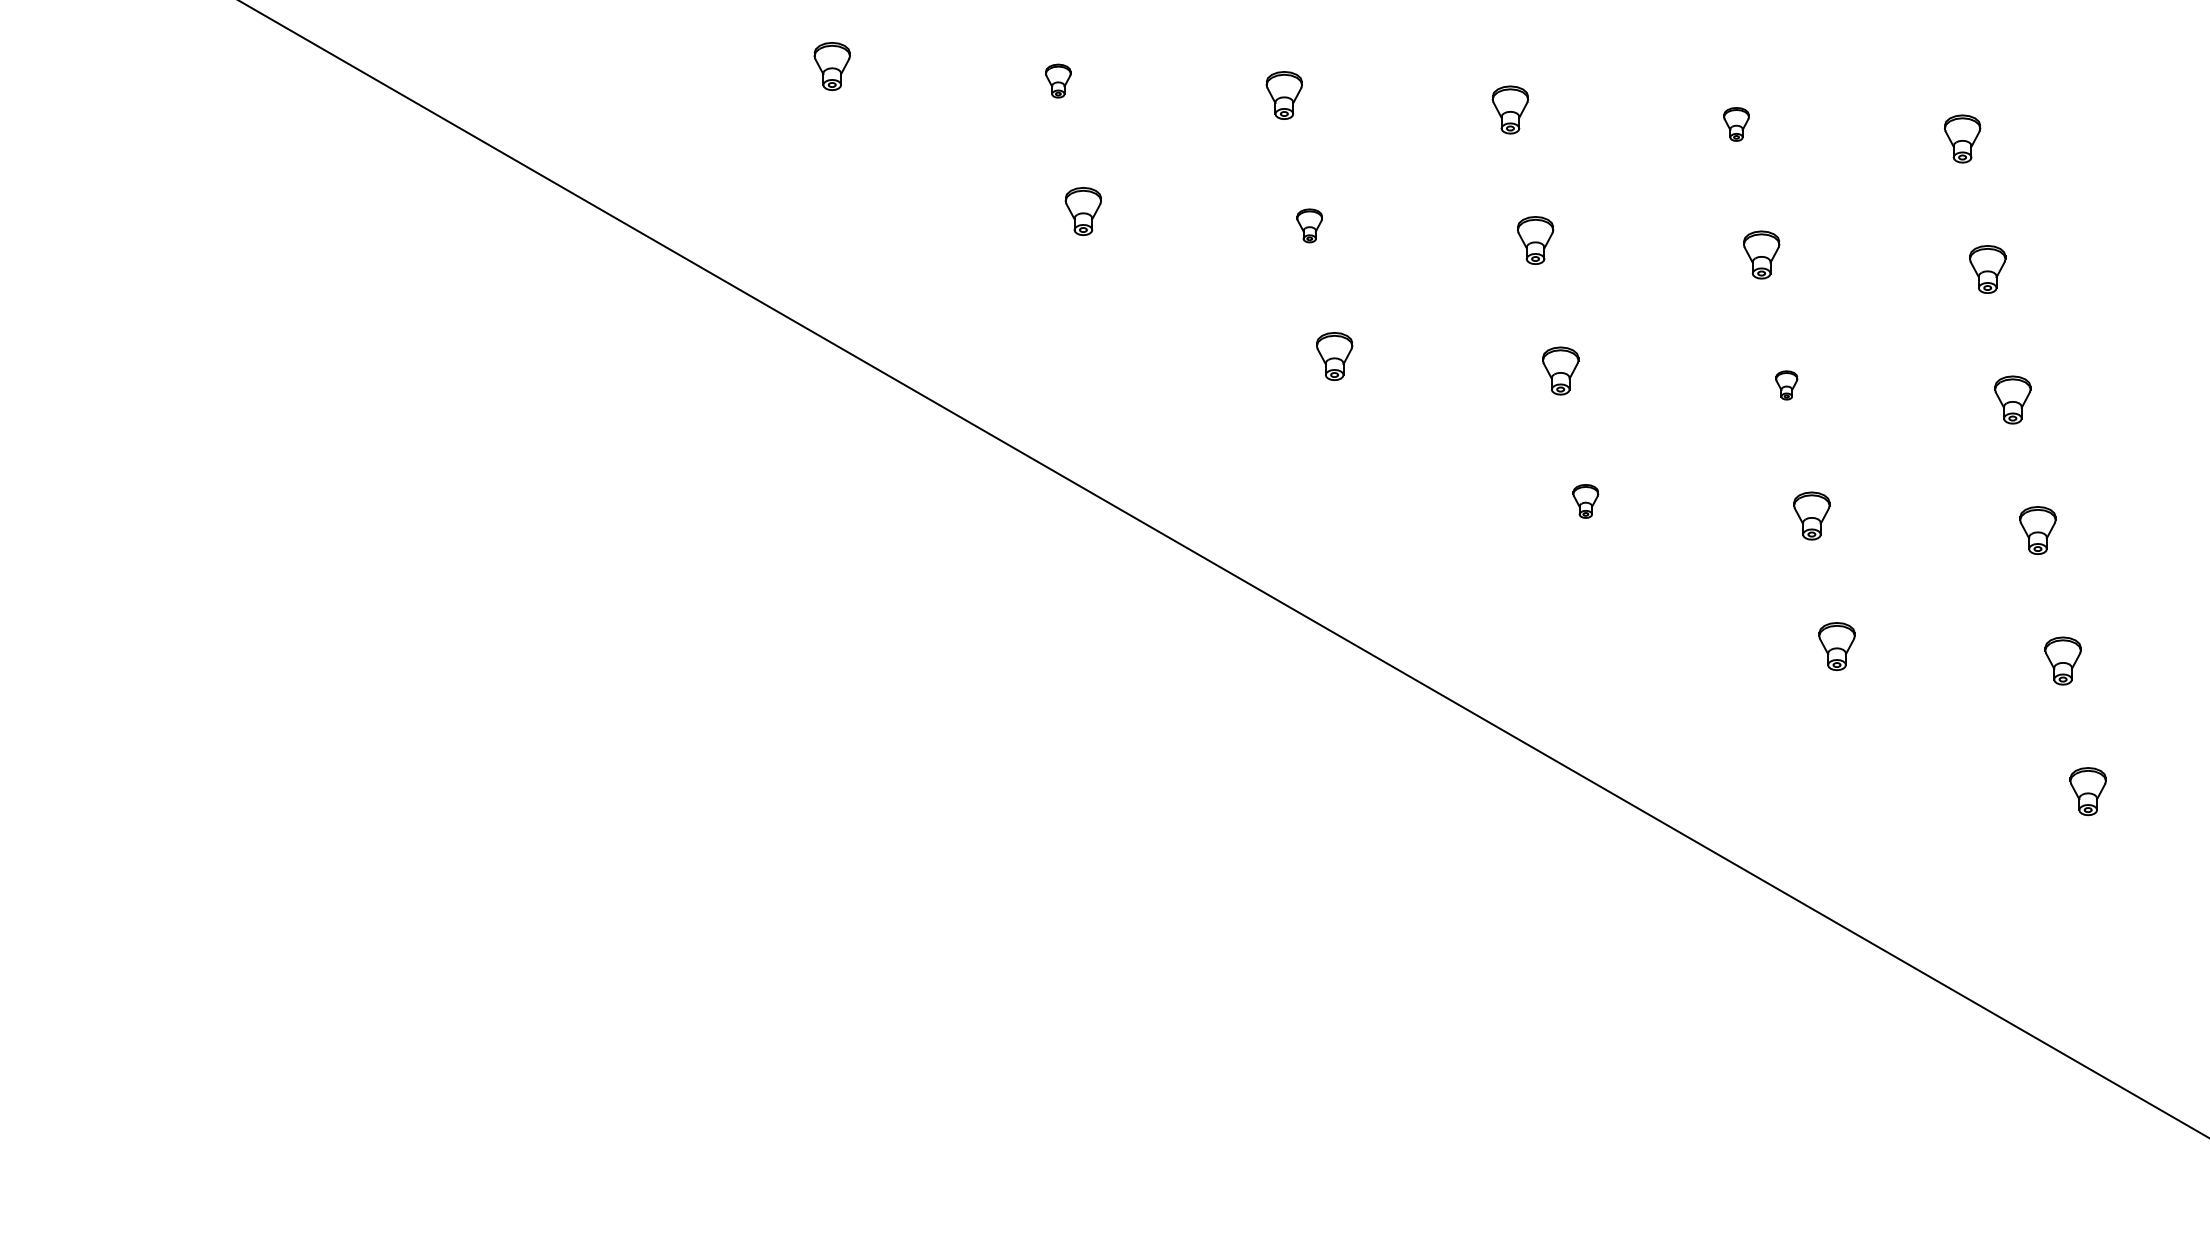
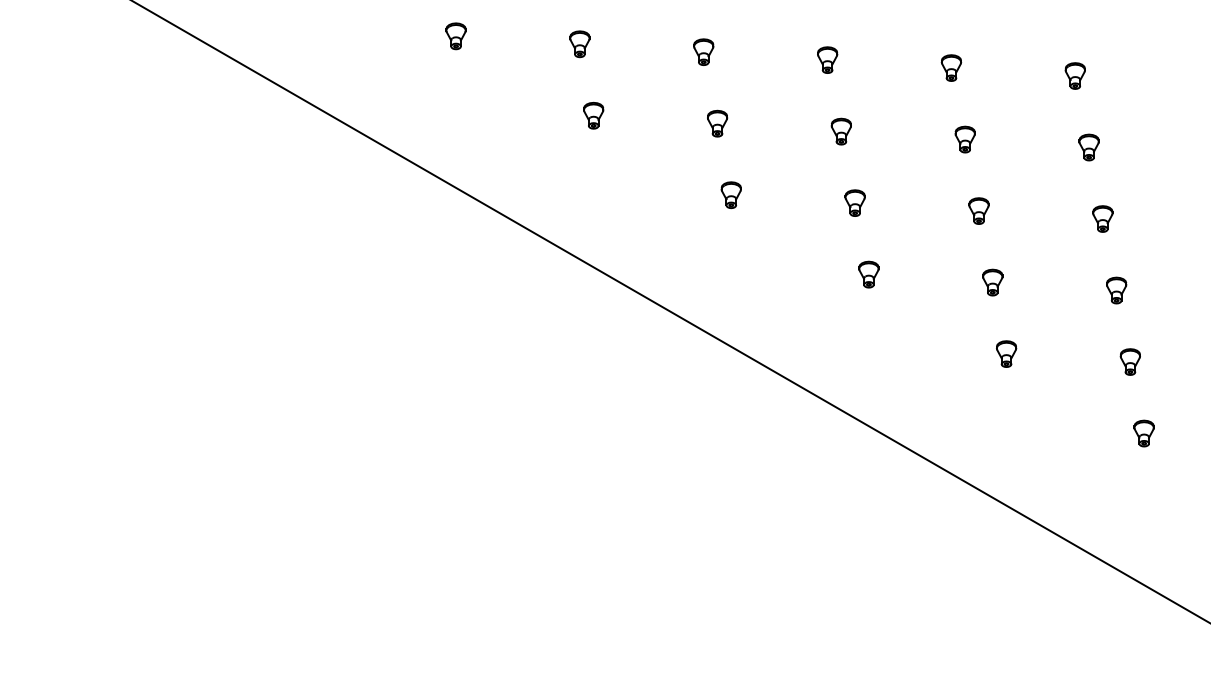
part: (1057, 81) -> (579, 44), size x1.43
part: (1736, 123) -> (951, 67), size x1.43
part: (1309, 225) -> (717, 123), size x1.43
part: (1785, 384) -> (978, 210), size x1.67
part: (1585, 501) -> (868, 274), size x1.43

